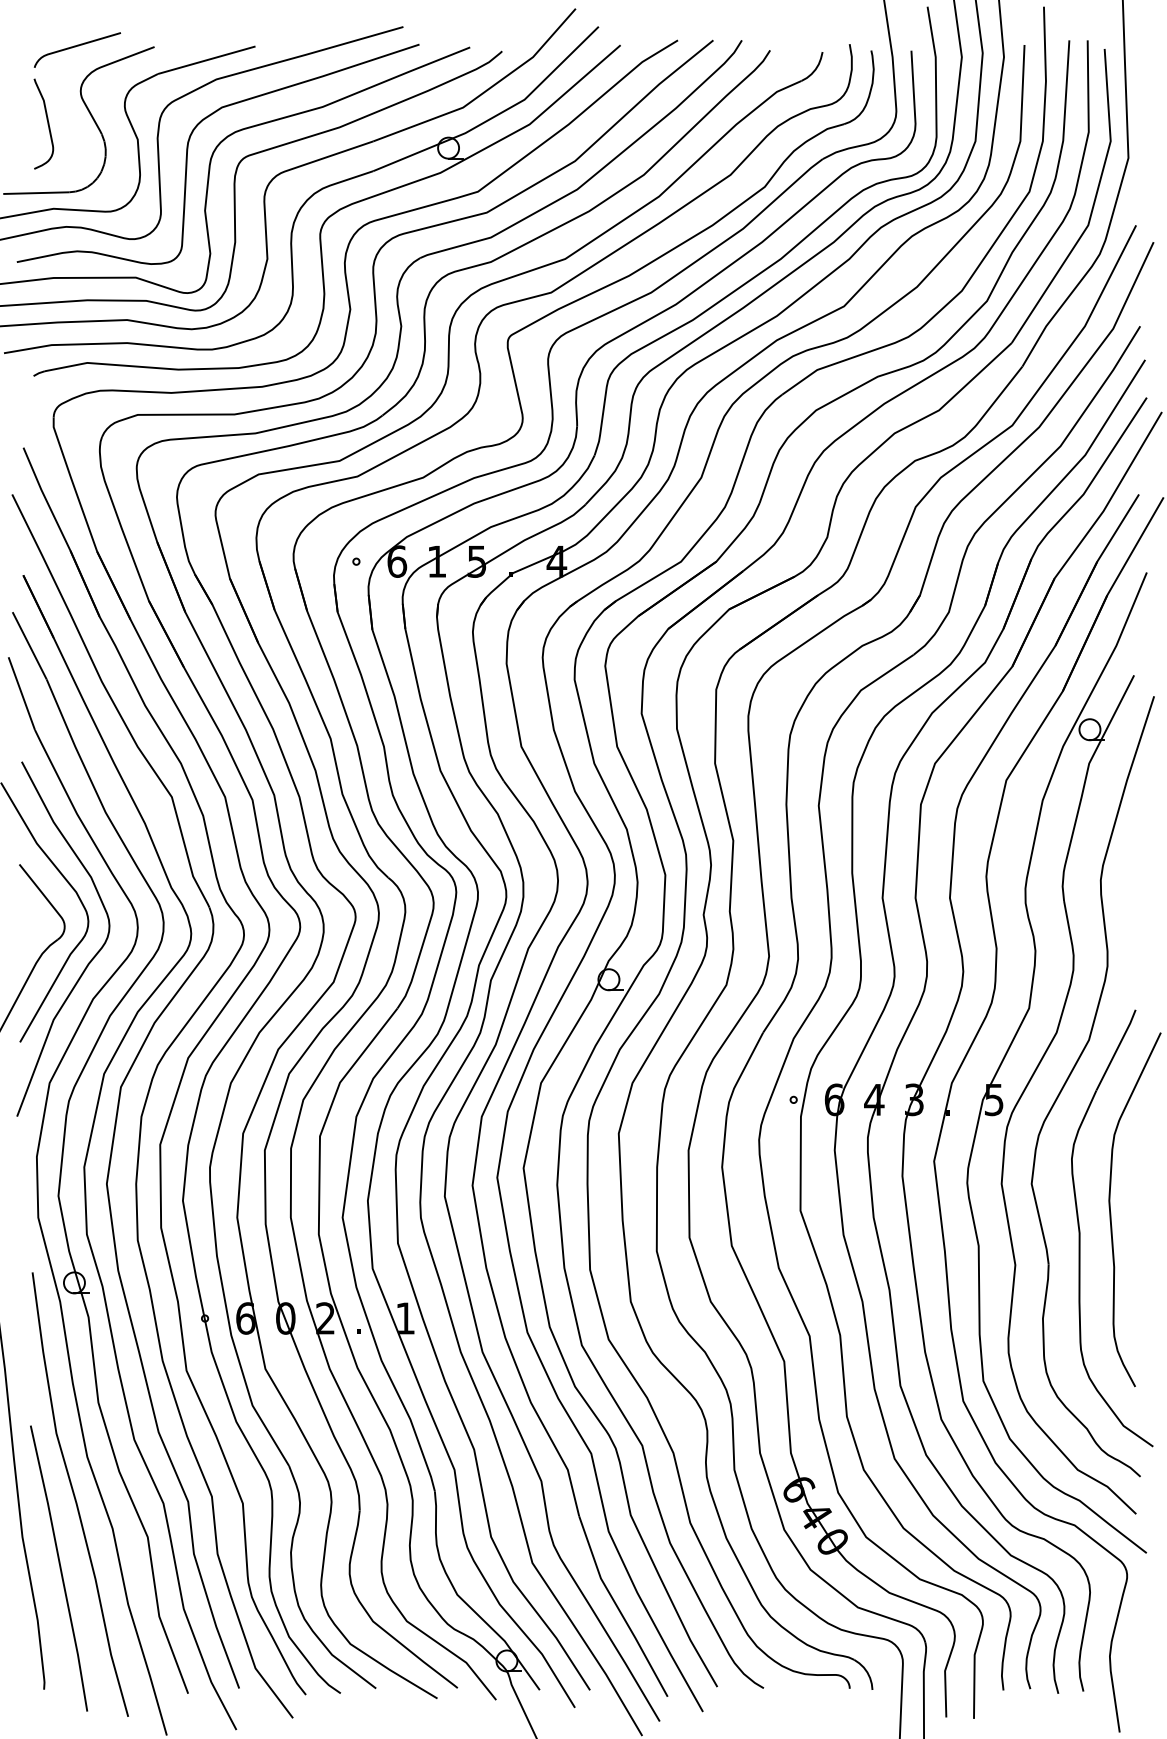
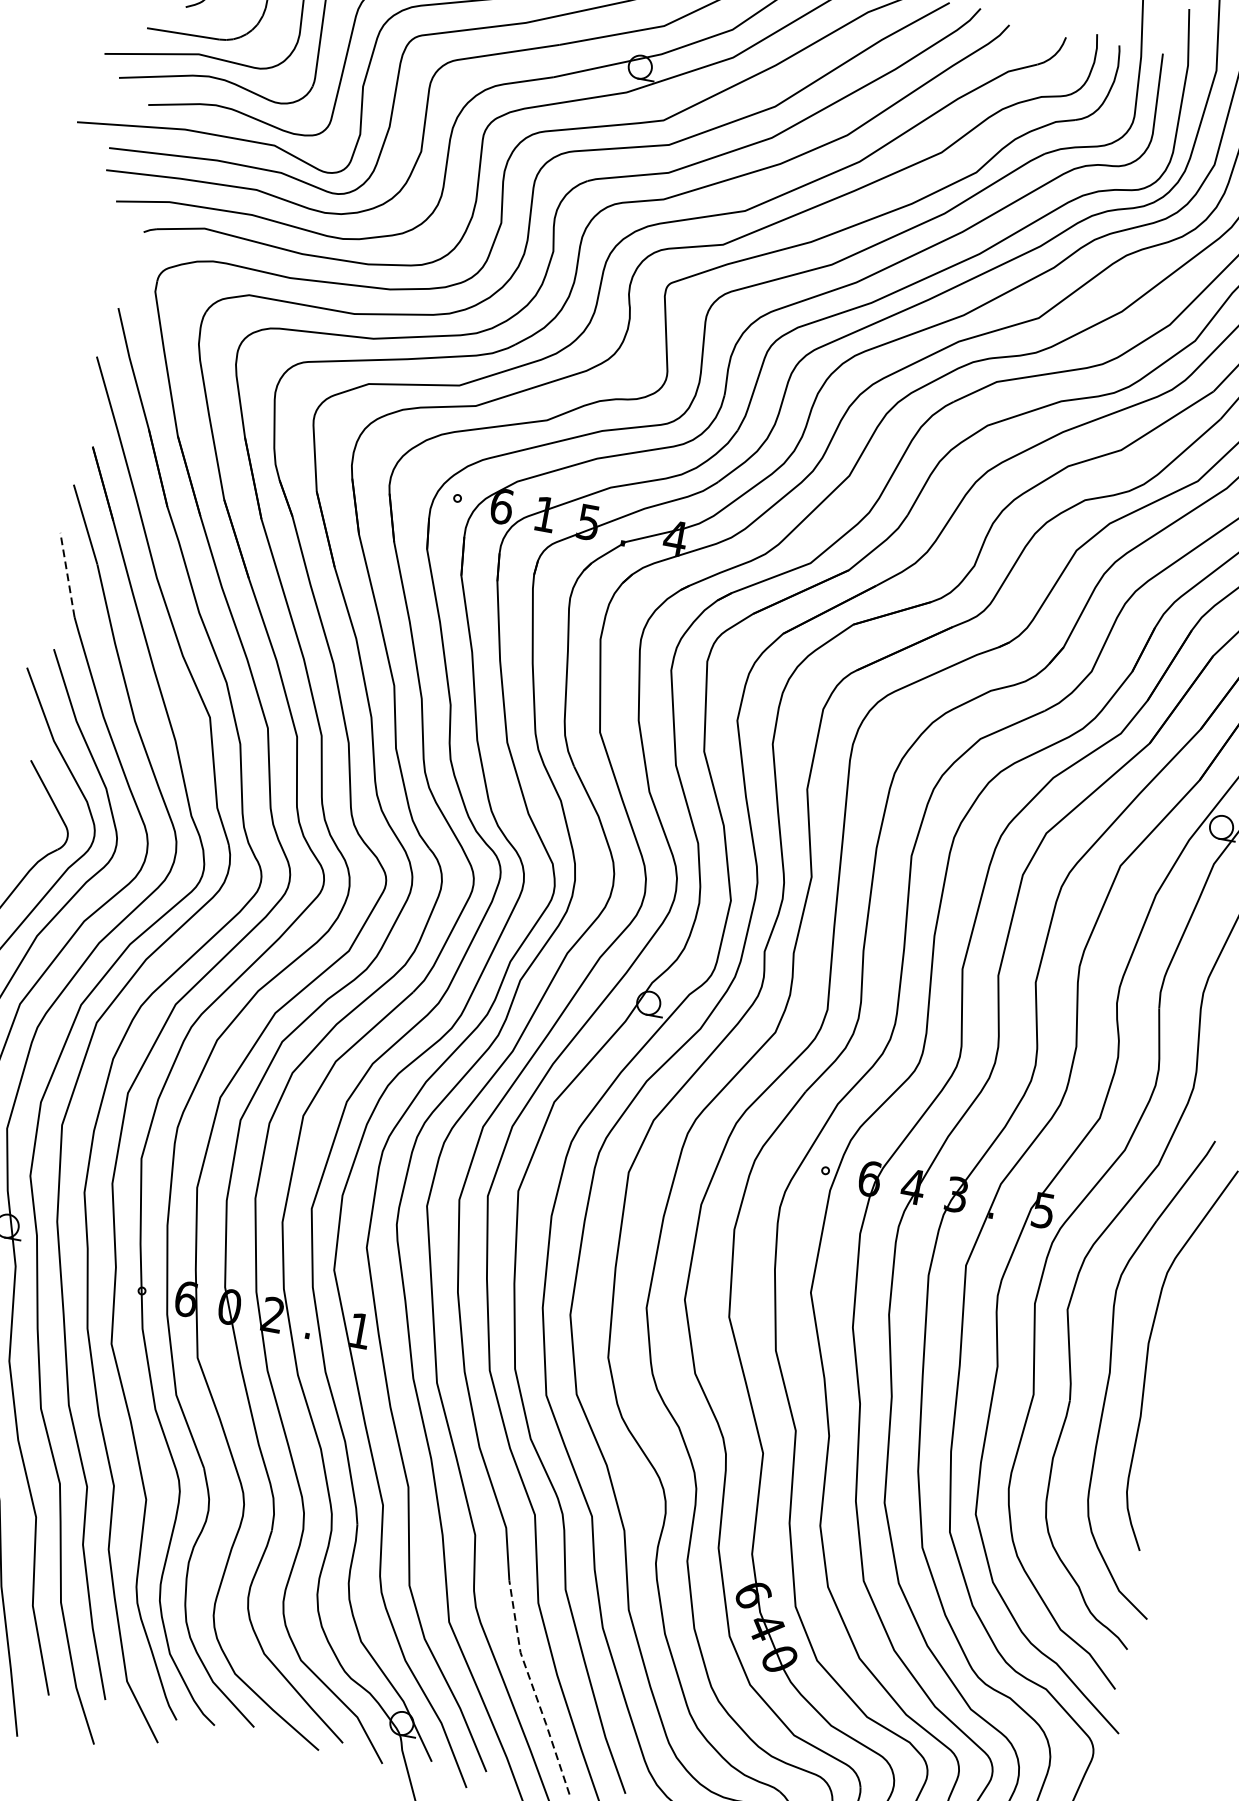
line: (21, 693) -> (67, 574), solid -> dashed
line: (617, 1607) -> (532, 1687), solid -> dashed

